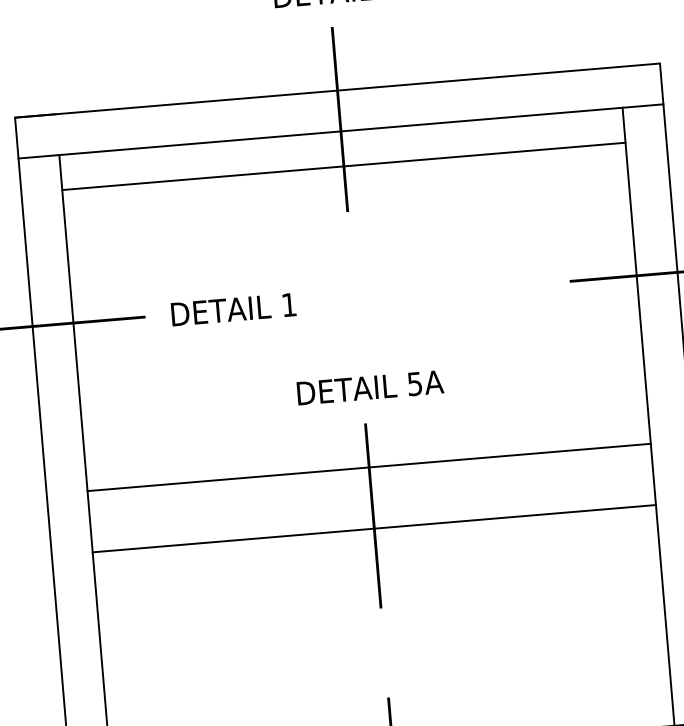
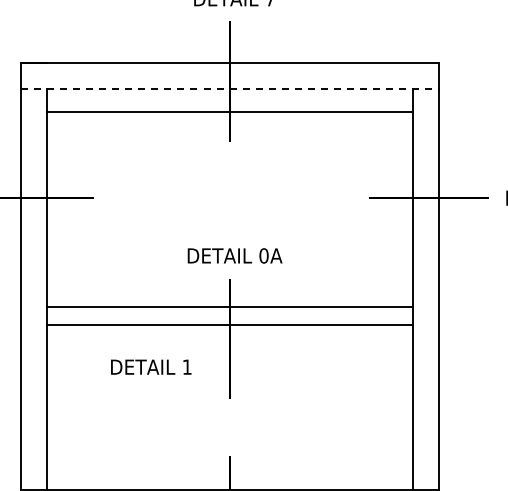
line: (341, 131) -> (230, 89), solid -> dashed
text: (233, 308) -> (151, 366), moved
text: (414, 383) -> (263, 255), 5A -> 0A
line: (373, 528) -> (229, 324), moved

